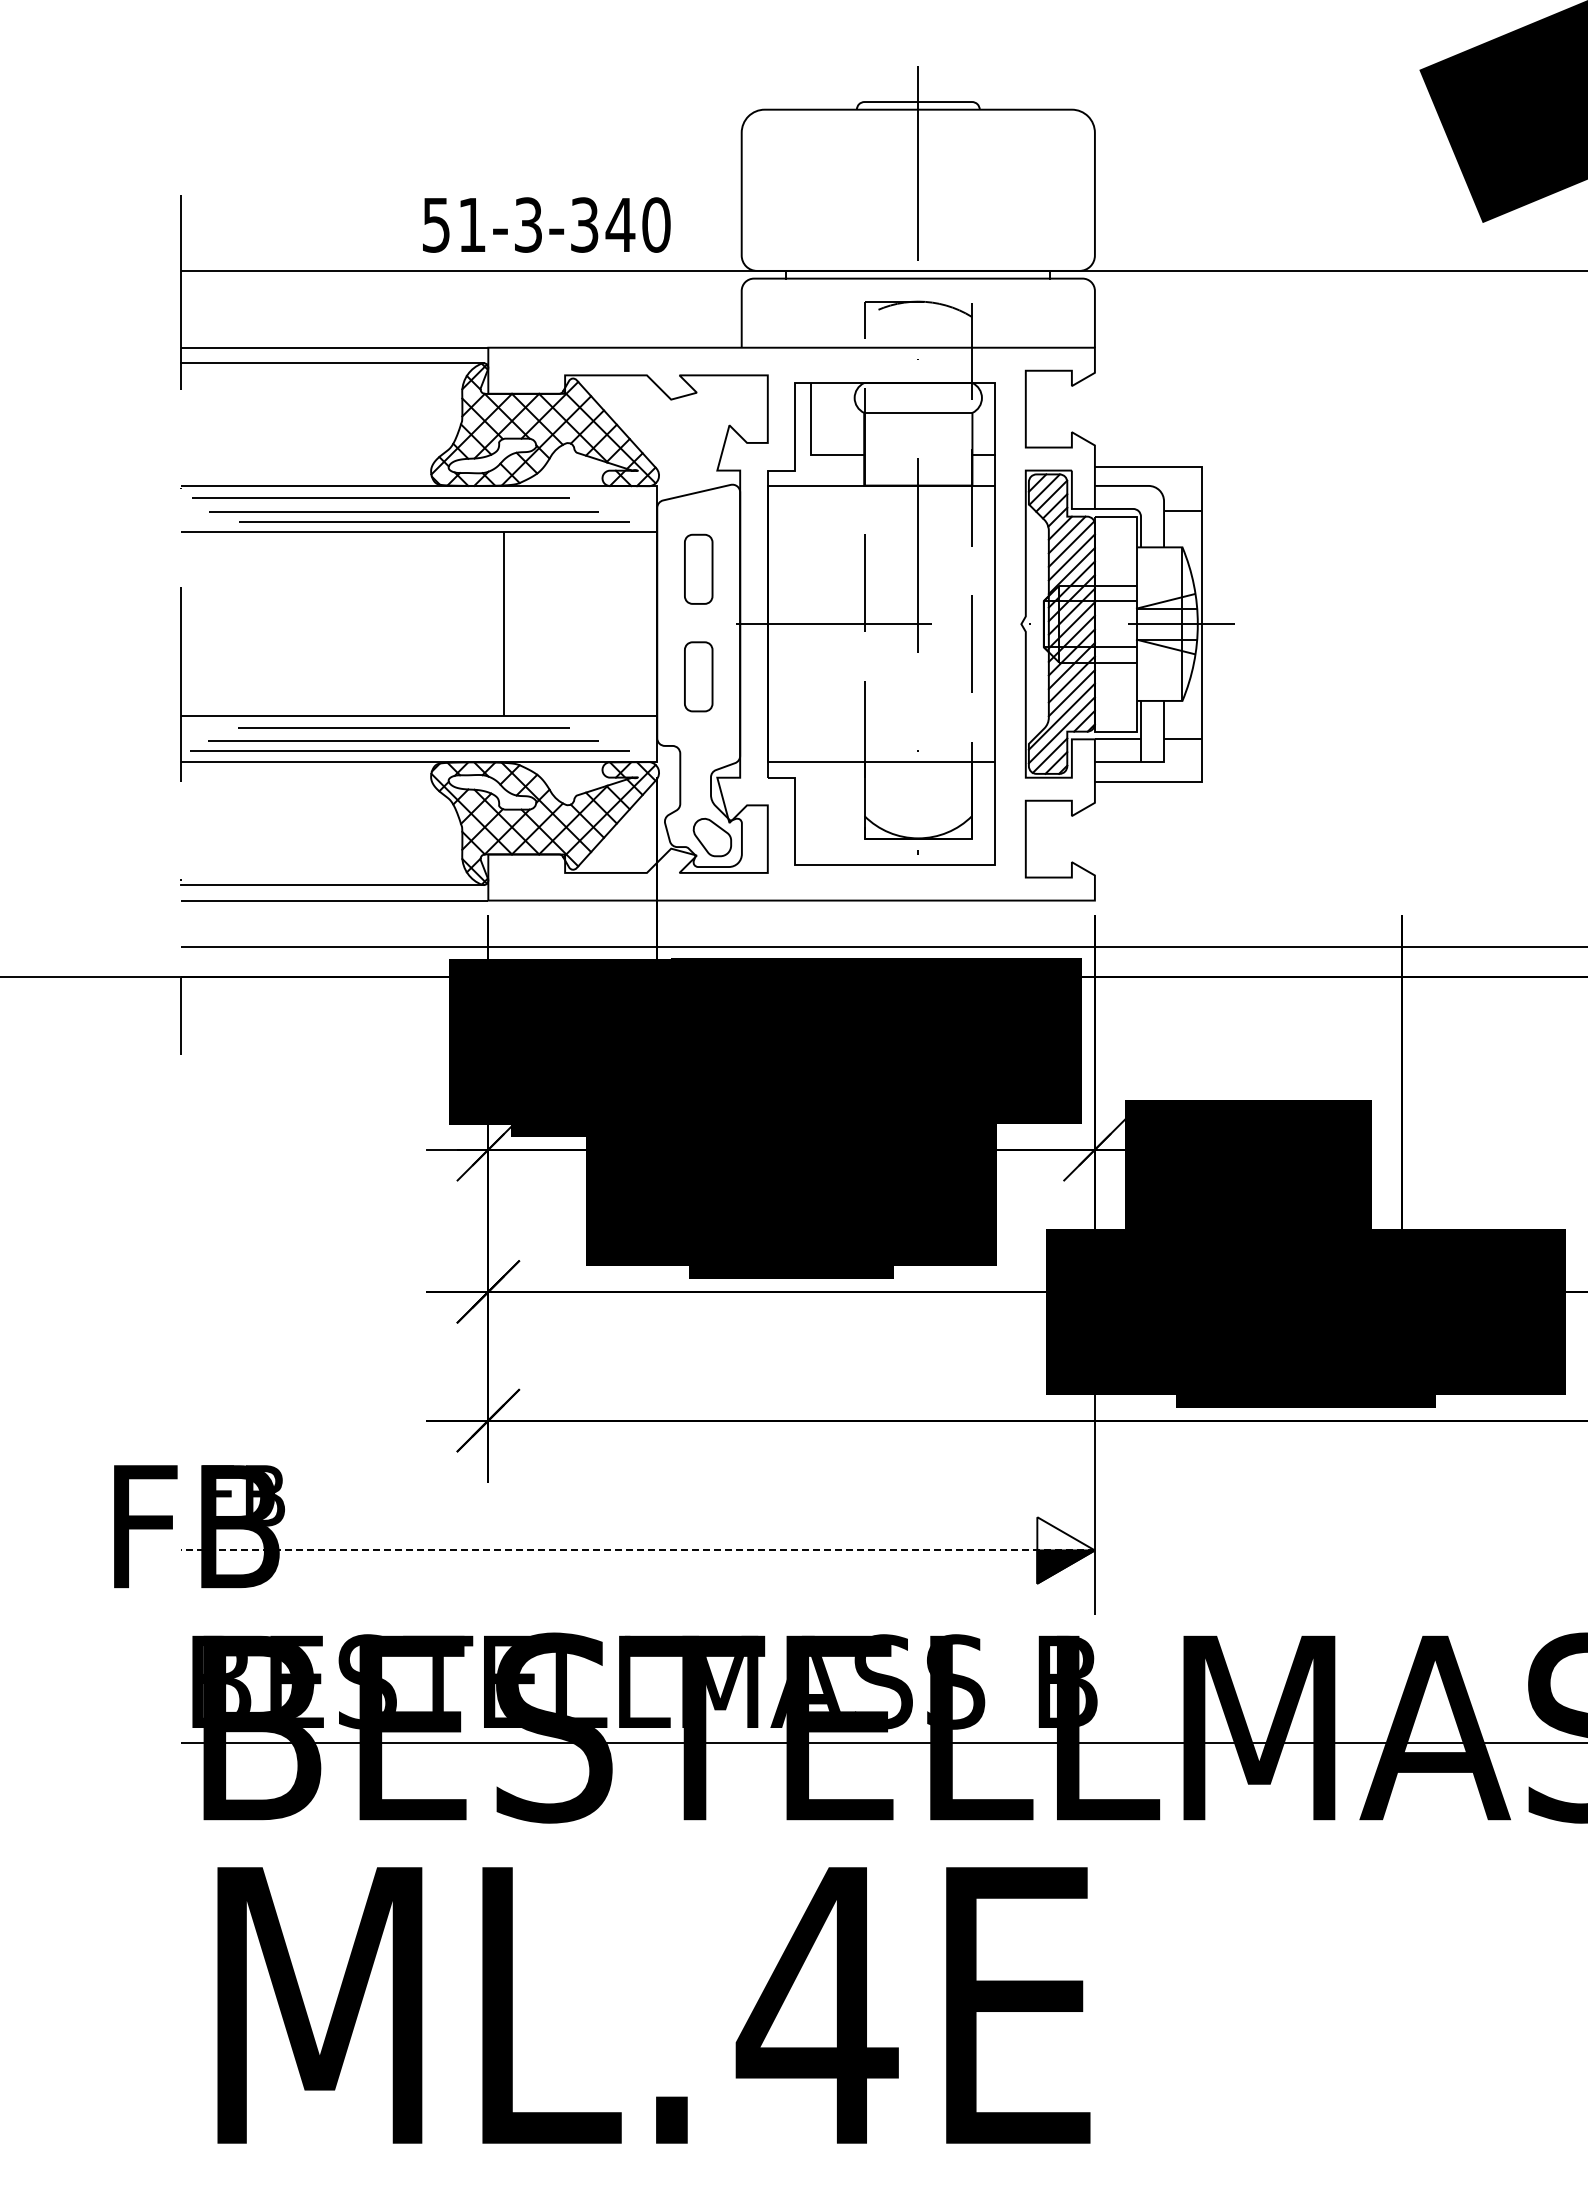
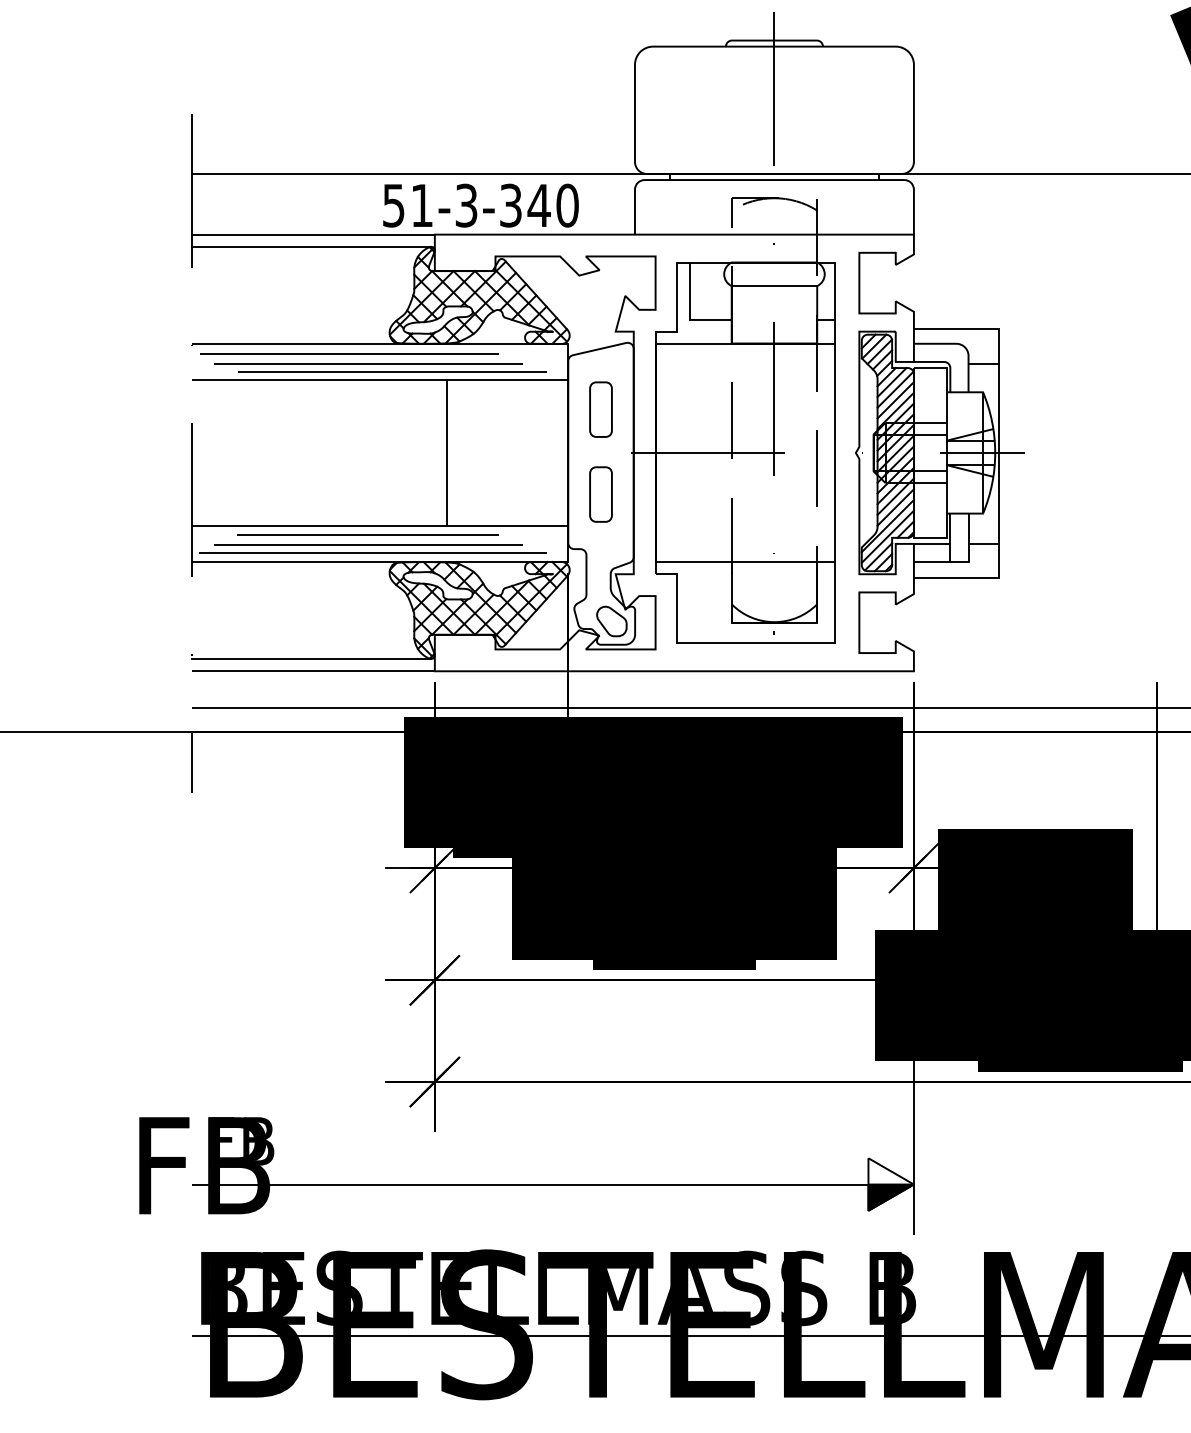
text: (546, 224) -> (480, 205), moved
line: (638, 1550) -> (553, 1184), dashed -> solid

